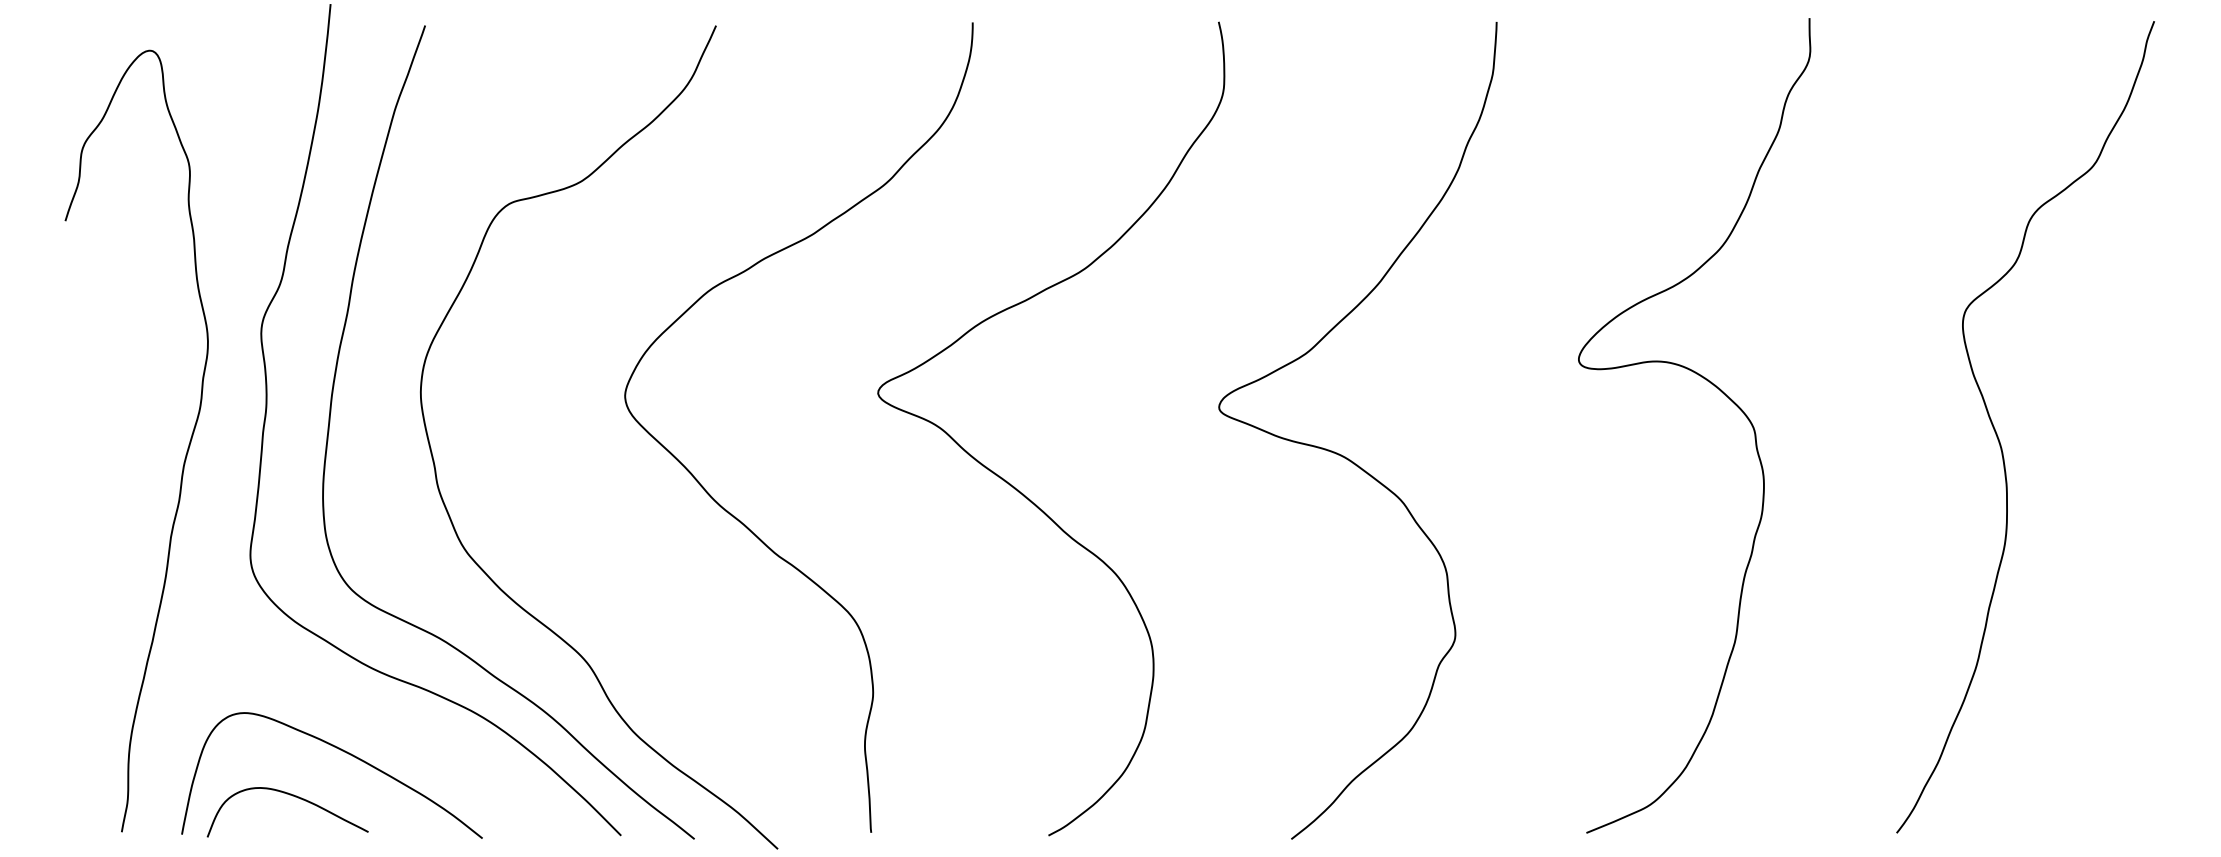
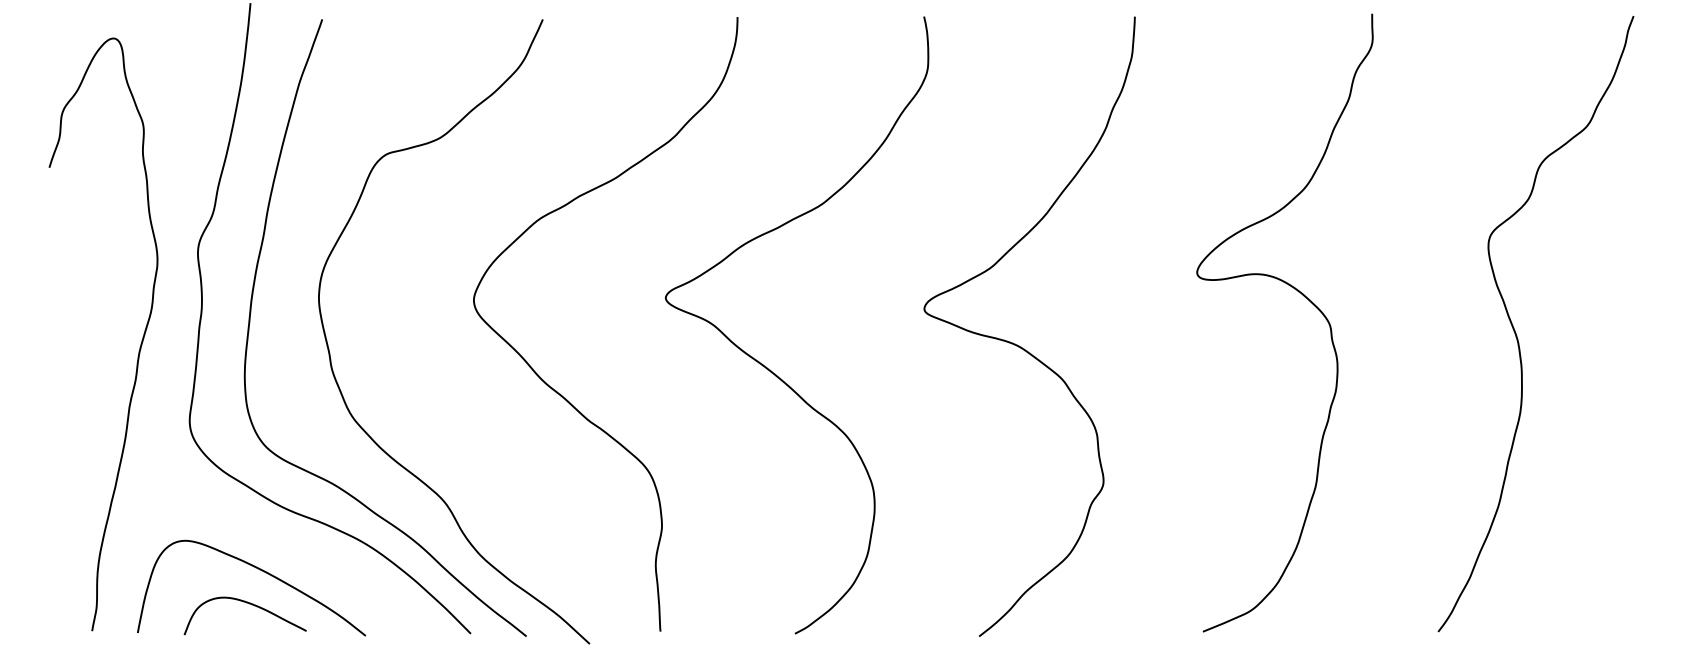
curve: (292, 796) -> (248, 604), moved

